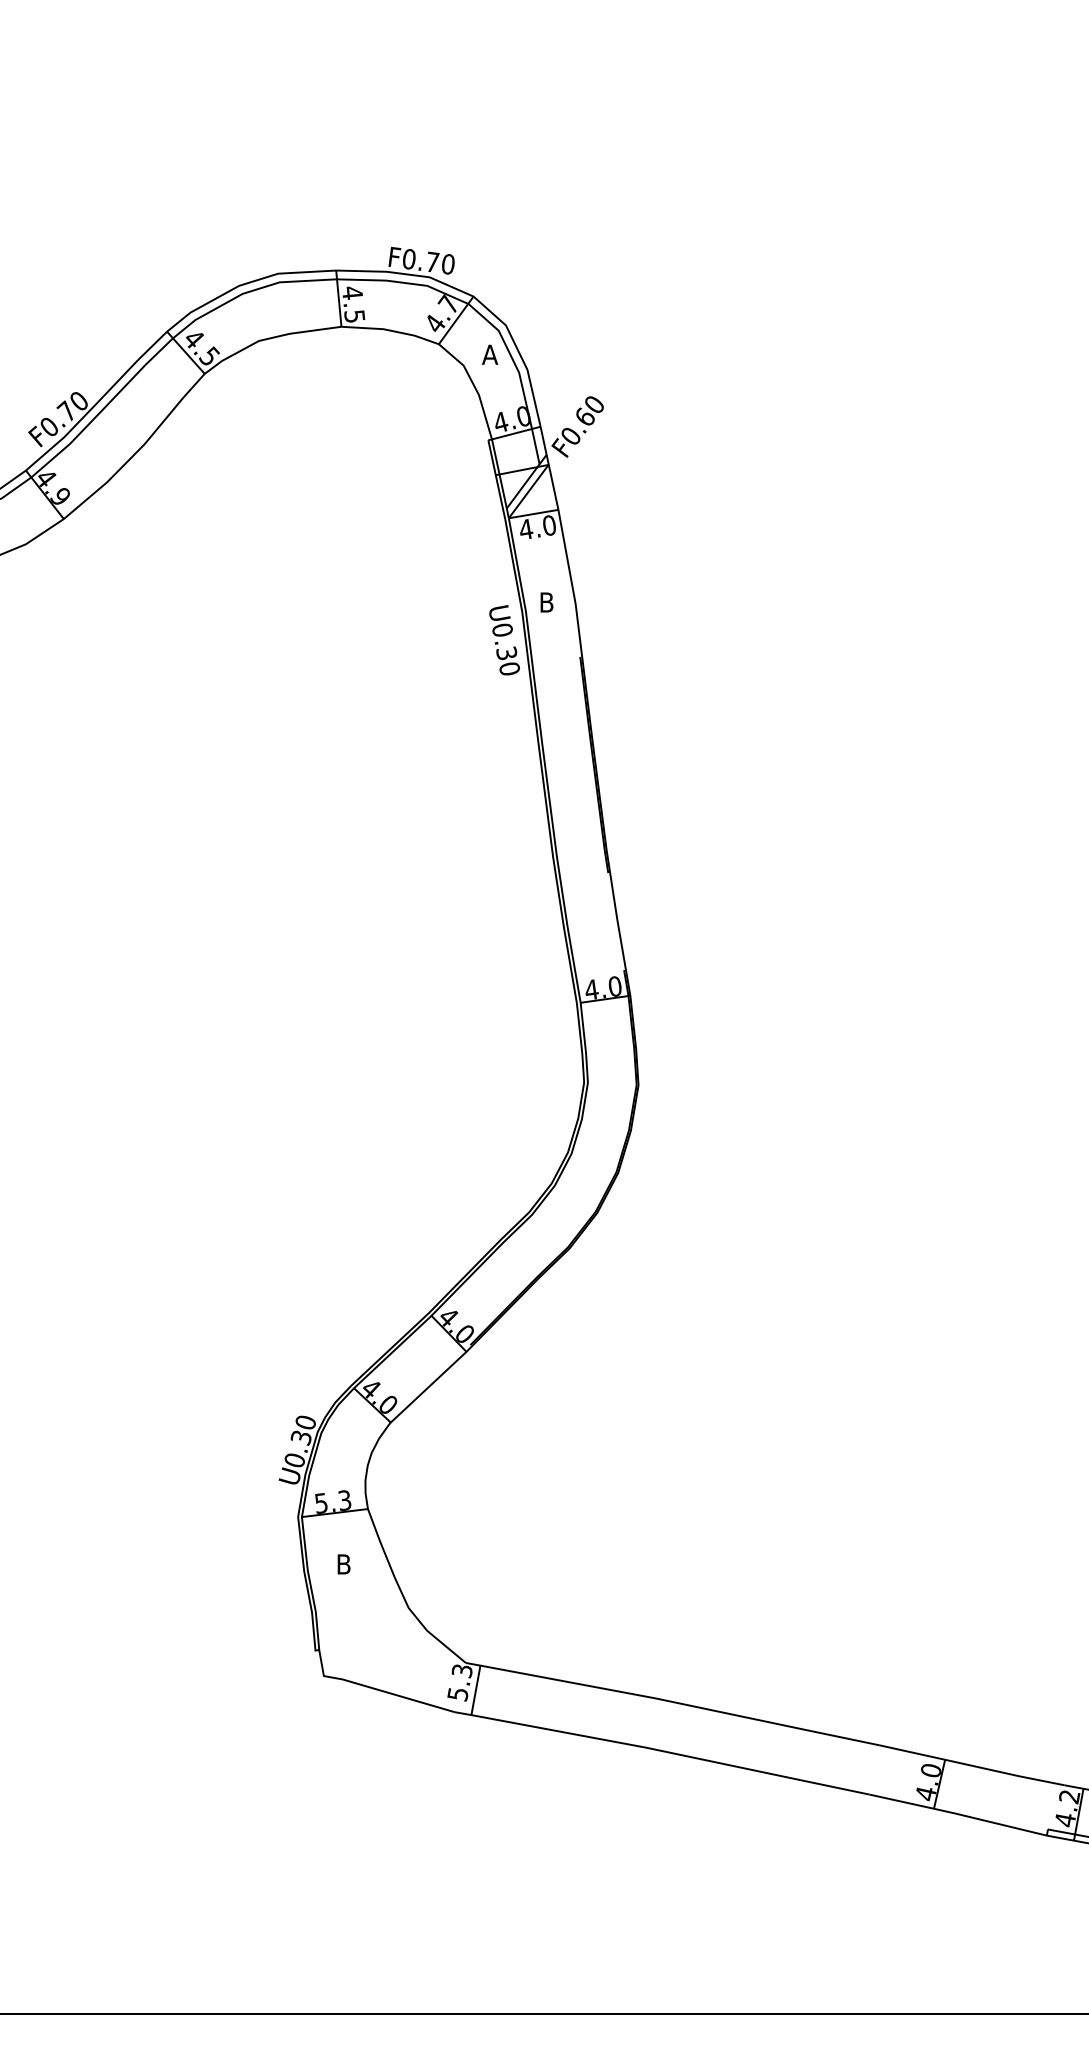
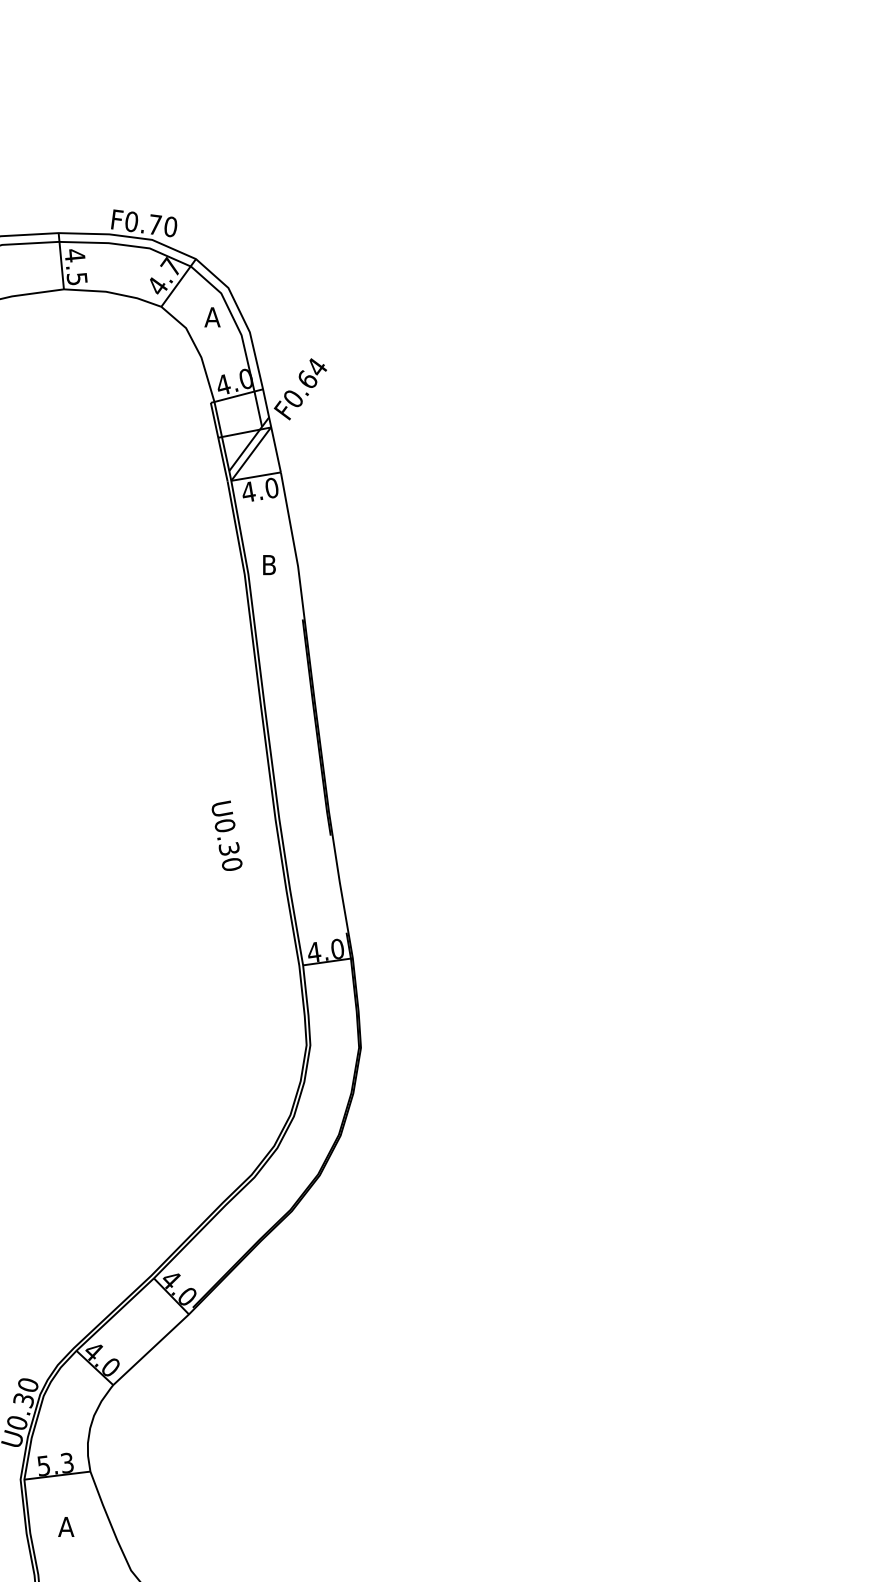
text: (594, 403) -> (316, 366), F0.60 -> F0.64
text: (504, 640) -> (226, 836), moved
text: (343, 1564) -> (65, 1527), B -> A

